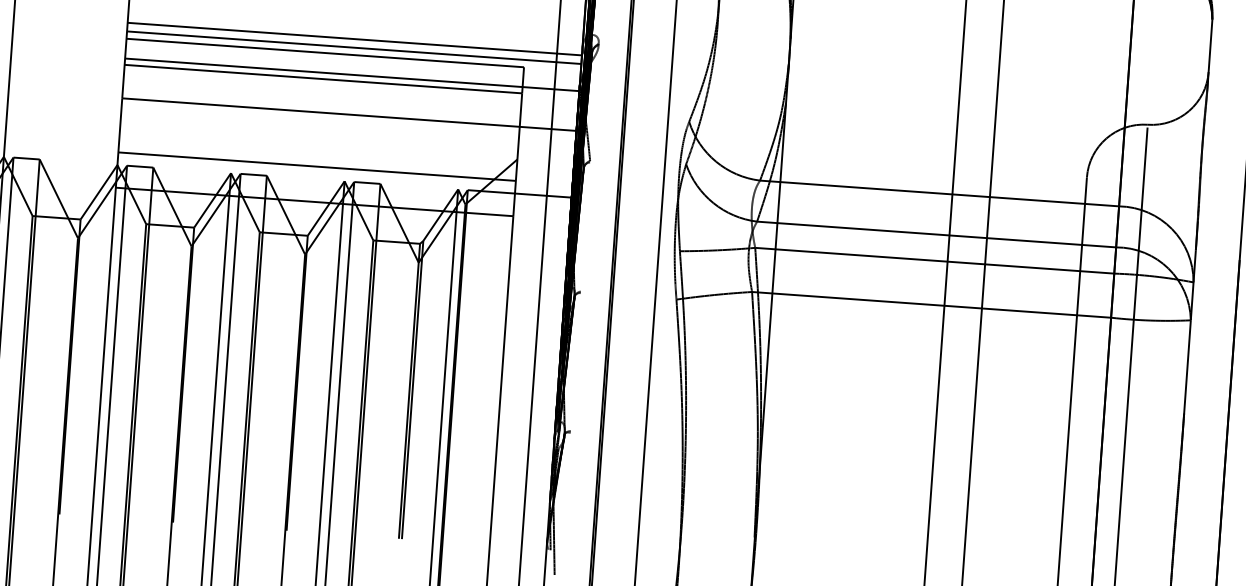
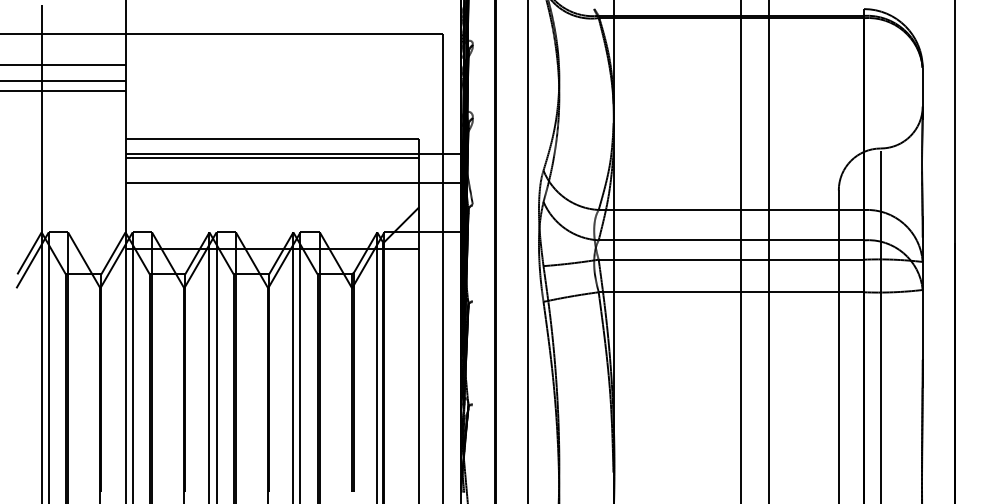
line: (354, 39) -> (293, 127), removed
line: (354, 47) -> (293, 133), removed
line: (317, 167) -> (272, 223), removed

